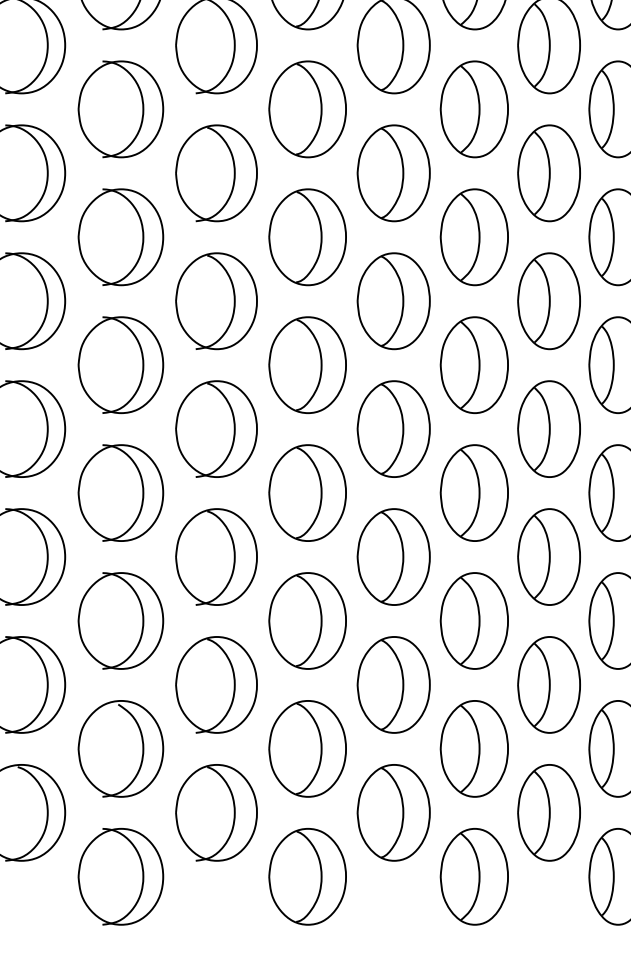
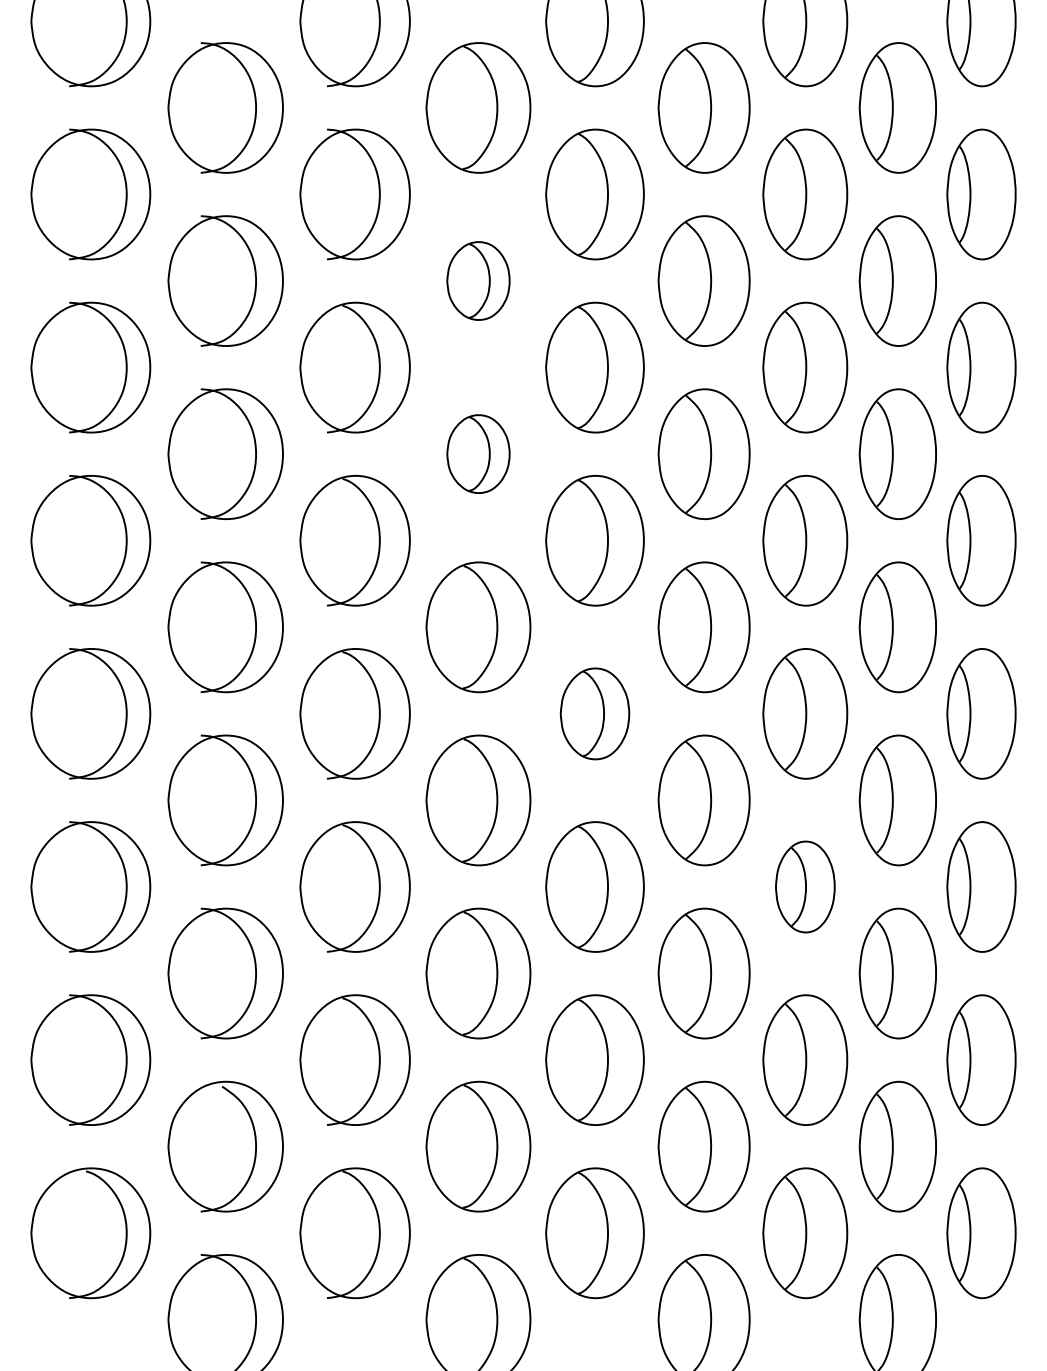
part: (307, 108) -> (478, 280), size x0.6
part: (307, 236) -> (478, 453), size x0.6
part: (393, 428) -> (594, 713), size x0.7
part: (549, 556) -> (805, 886), size x0.7

